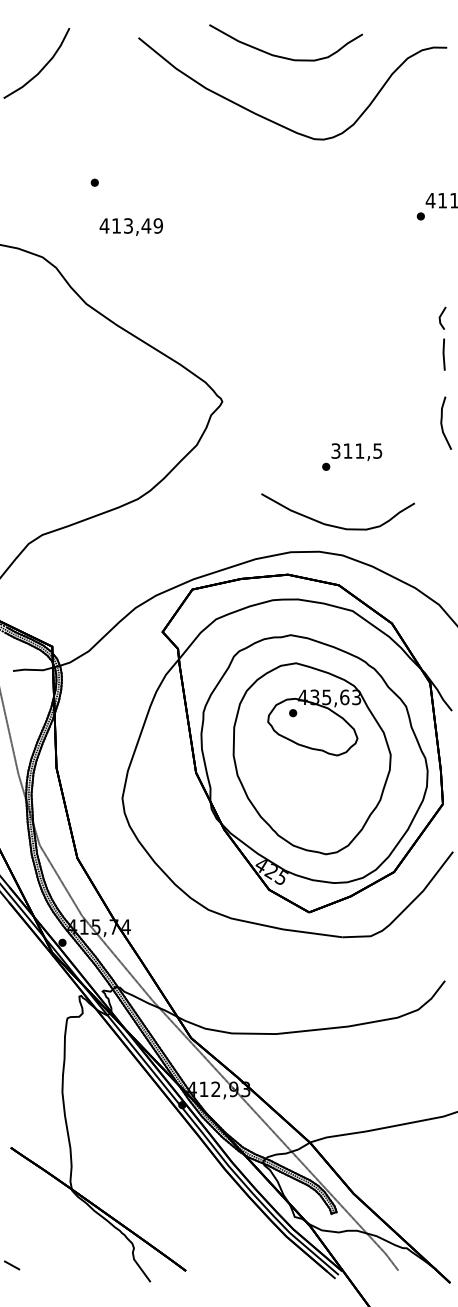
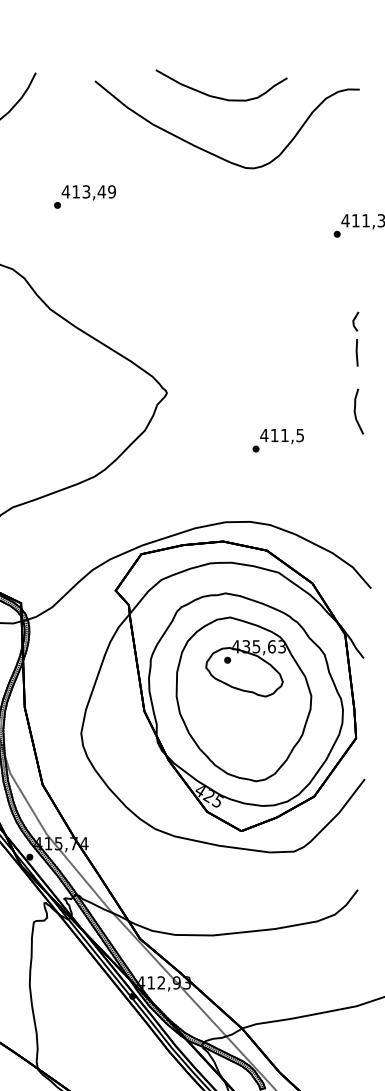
text: (130, 226) -> (88, 192), moved
text: (335, 450) -> (263, 435), 311,5 -> 411,5
part: (335, 525) -> (263, 499), removed

